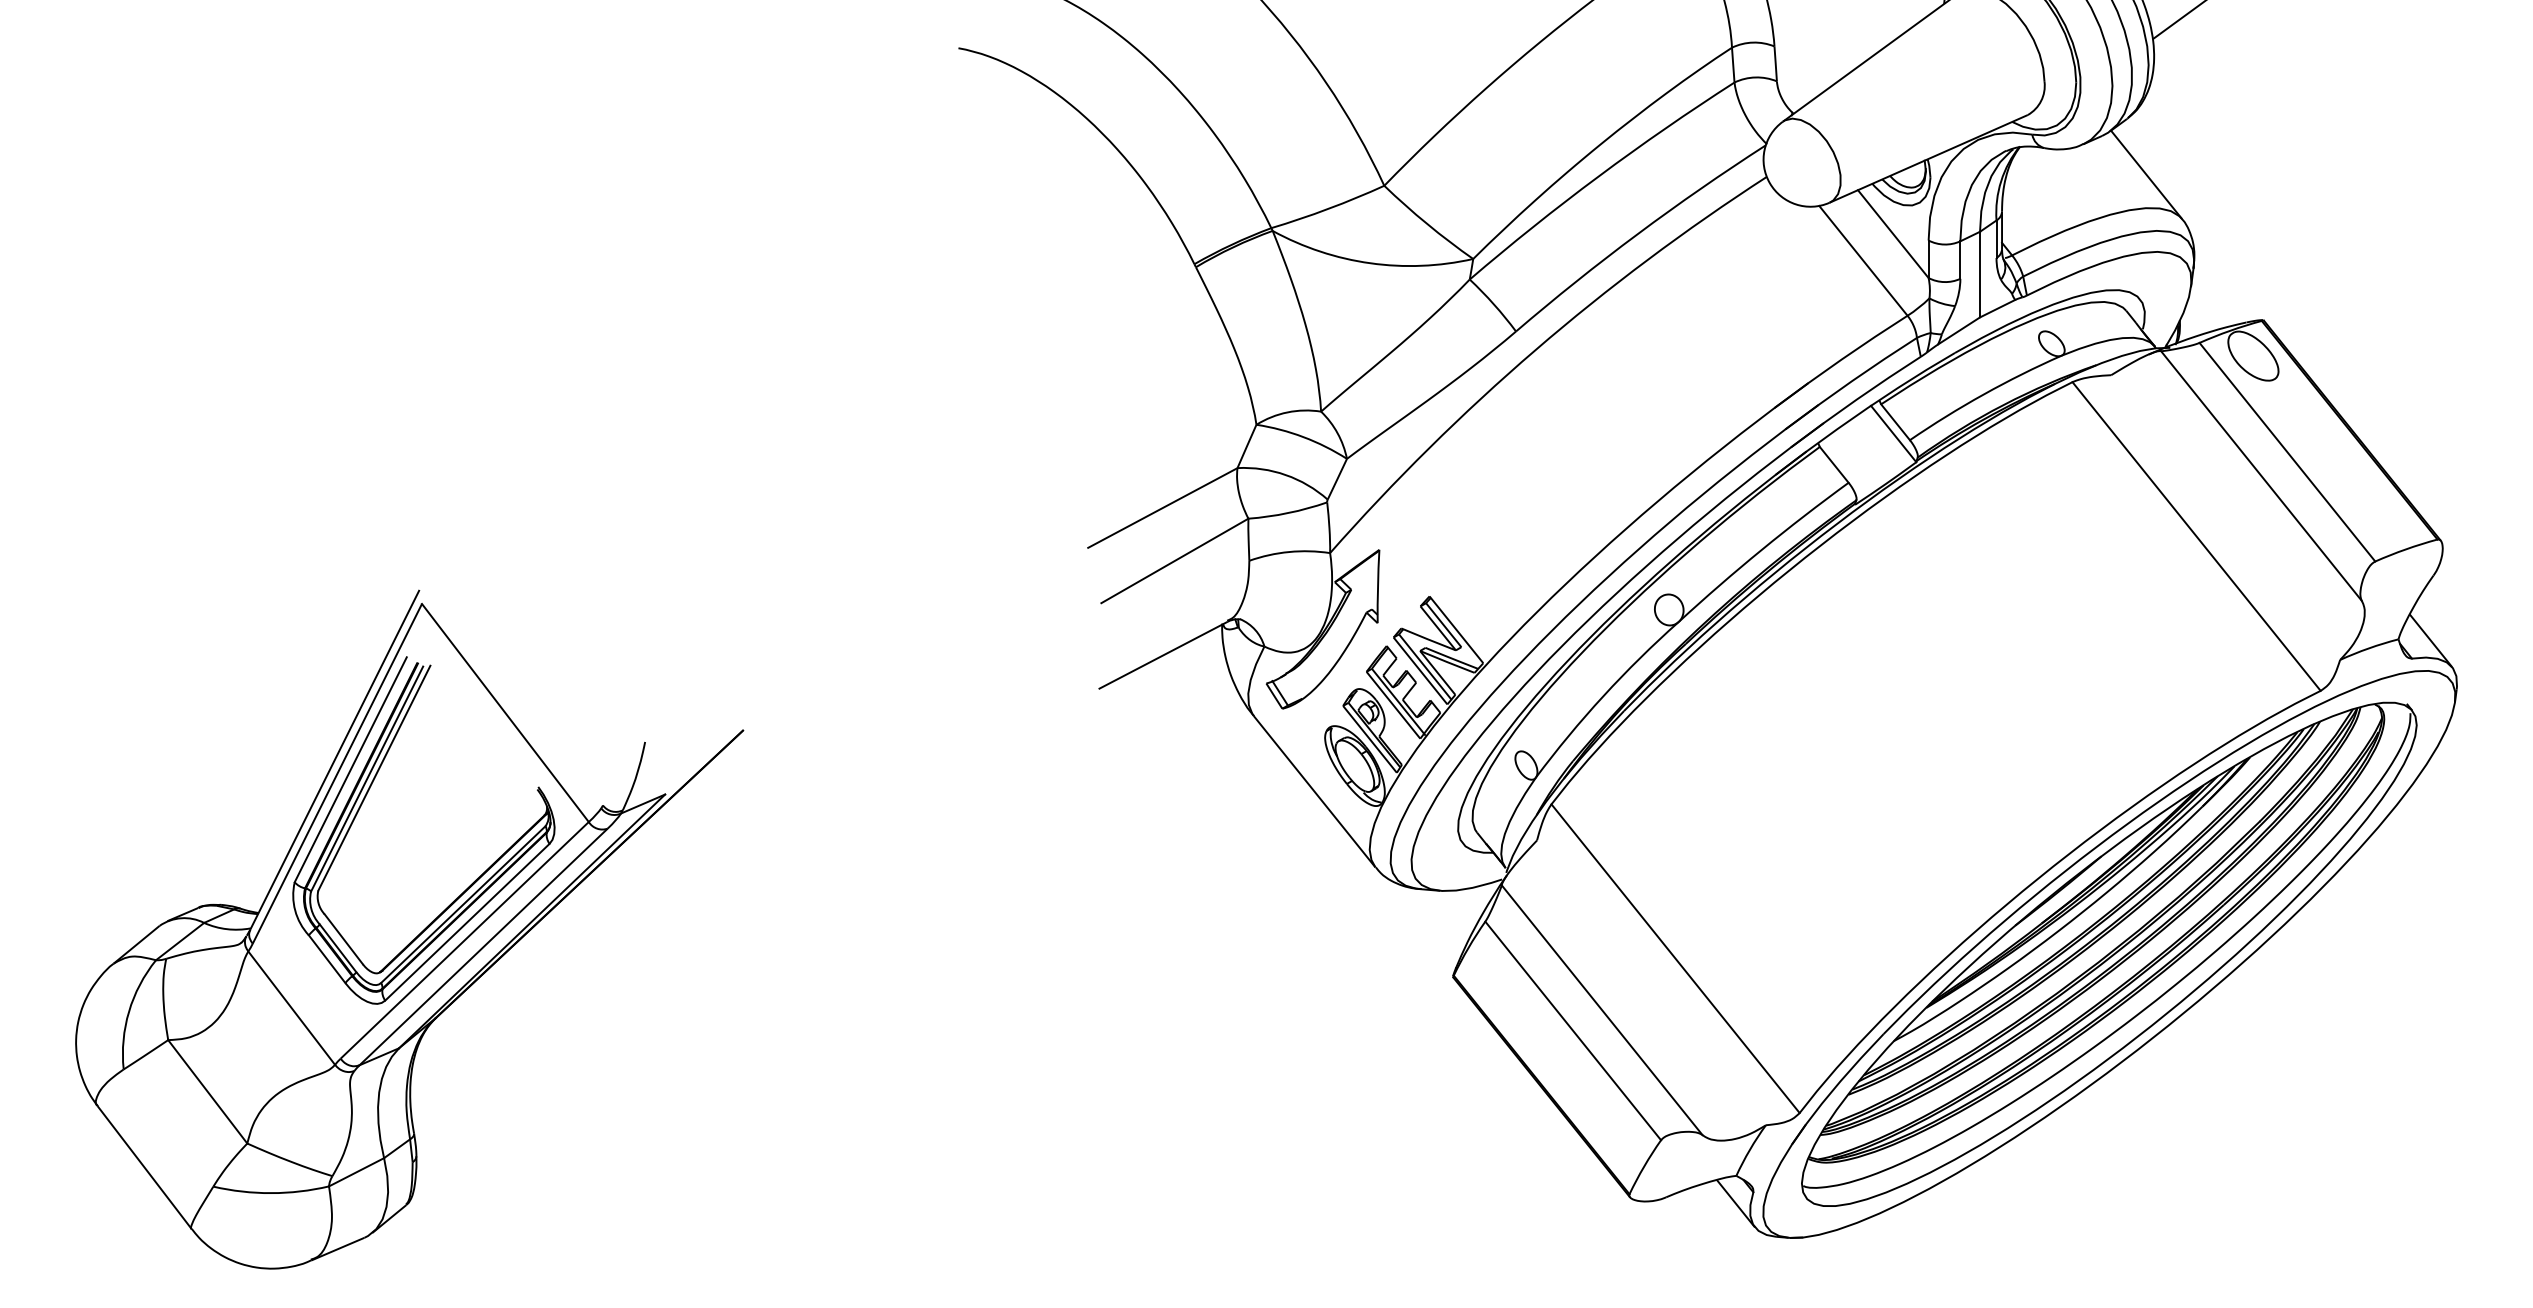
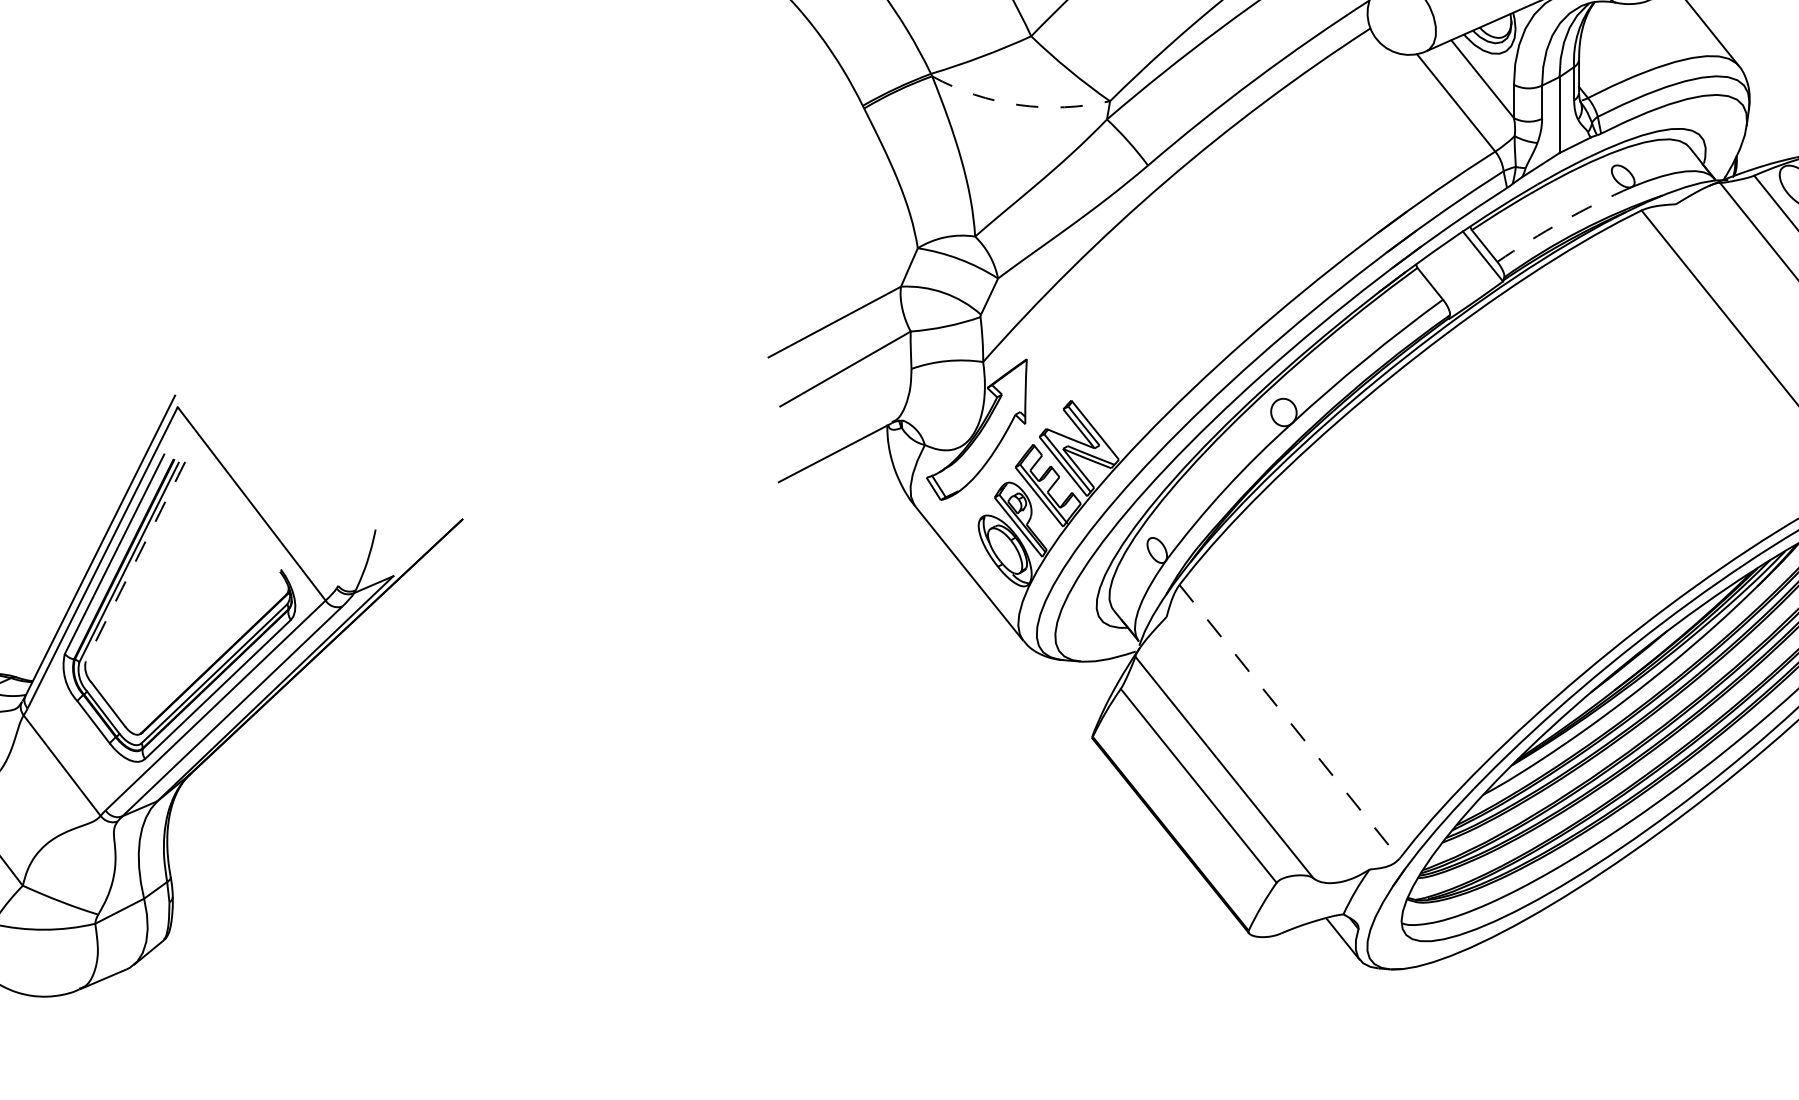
arc: (1370, 263) -> (1018, 105), solid -> dashed
arc: (1983, 394) -> (1562, 221), solid -> dashed
line: (374, 778) -> (135, 561), solid -> dashed
line: (1675, 959) -> (1289, 722), solid -> dashed

